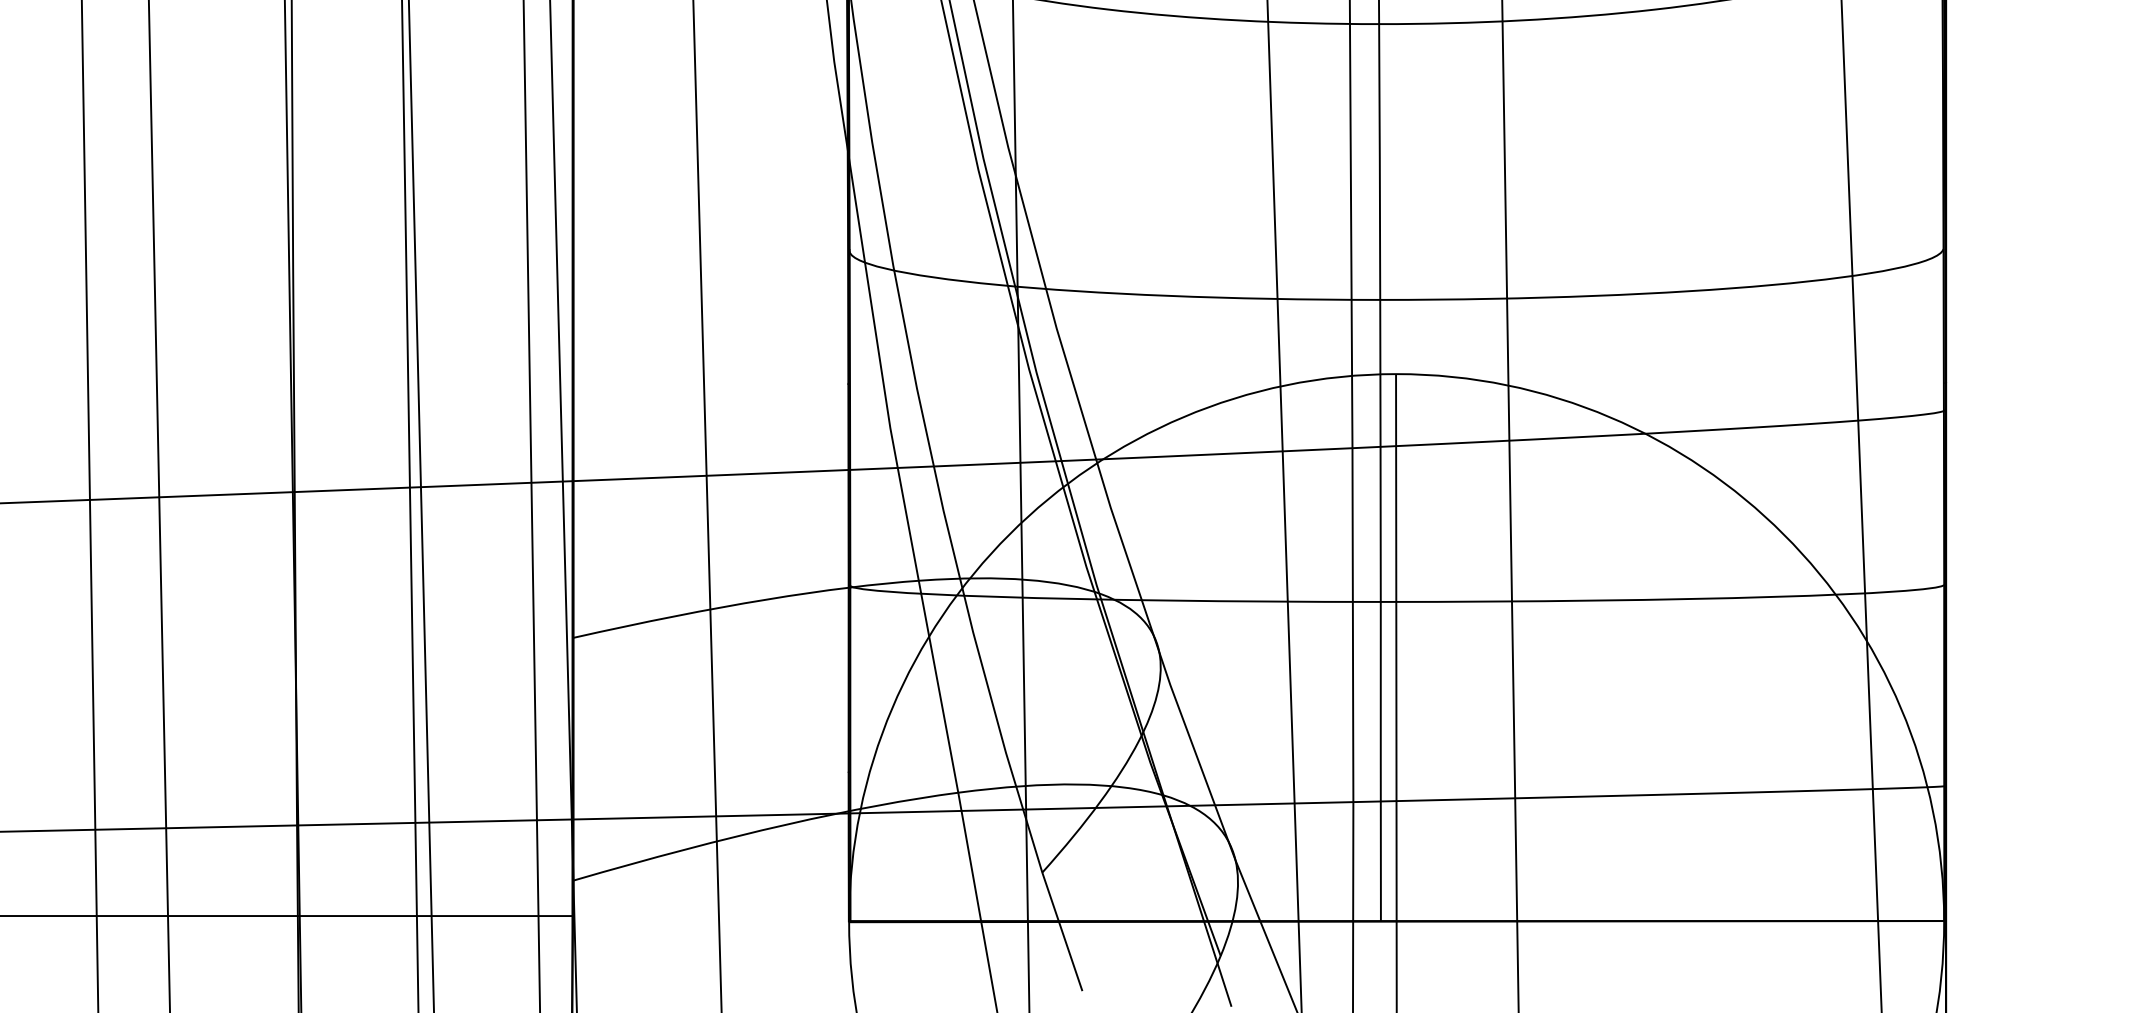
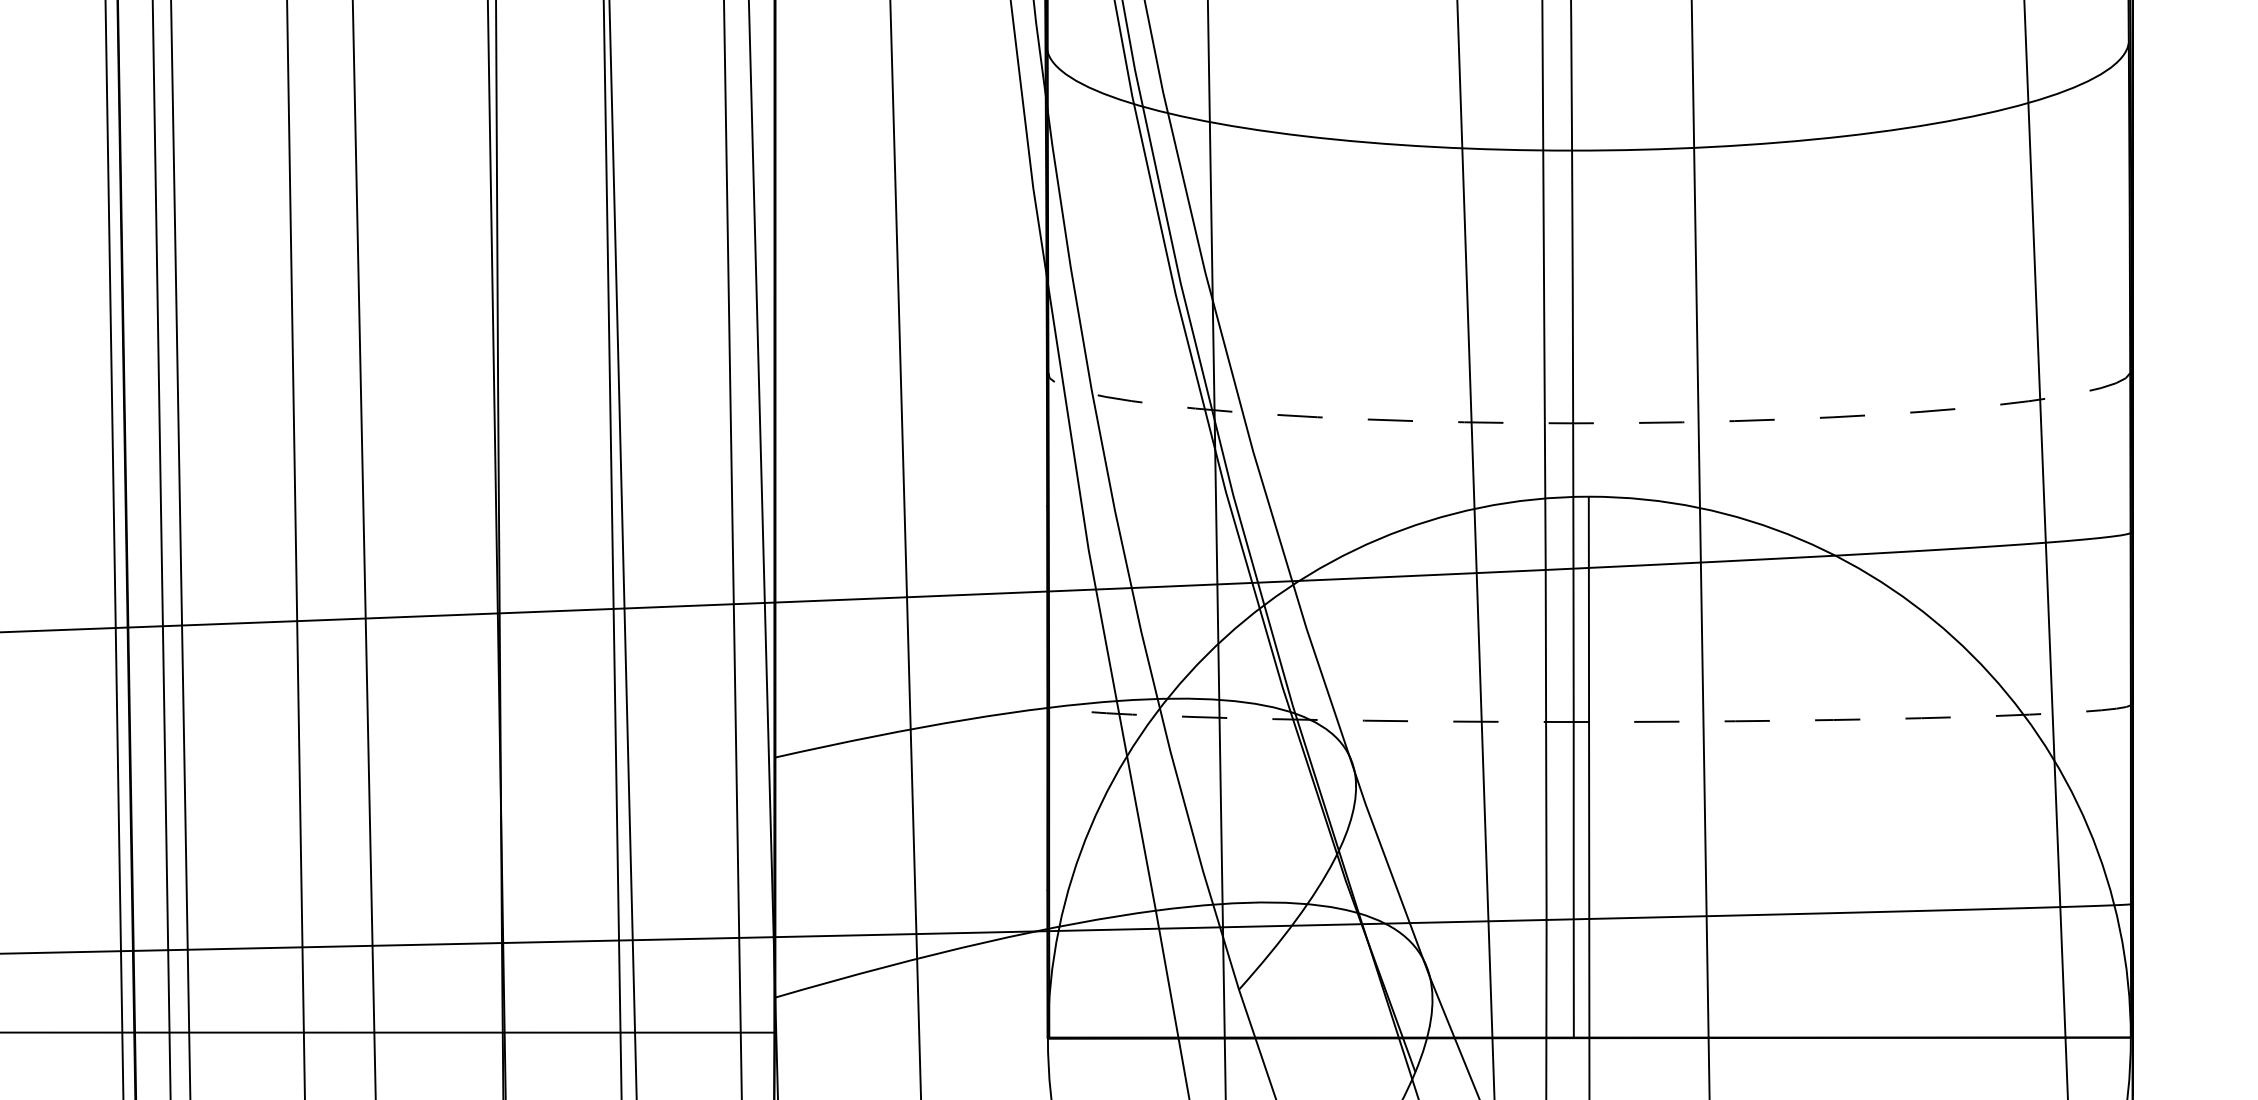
arc: (1393, 300) -> (1586, 423), solid -> dashed
arc: (1394, 602) -> (1587, 722), solid -> dashed

